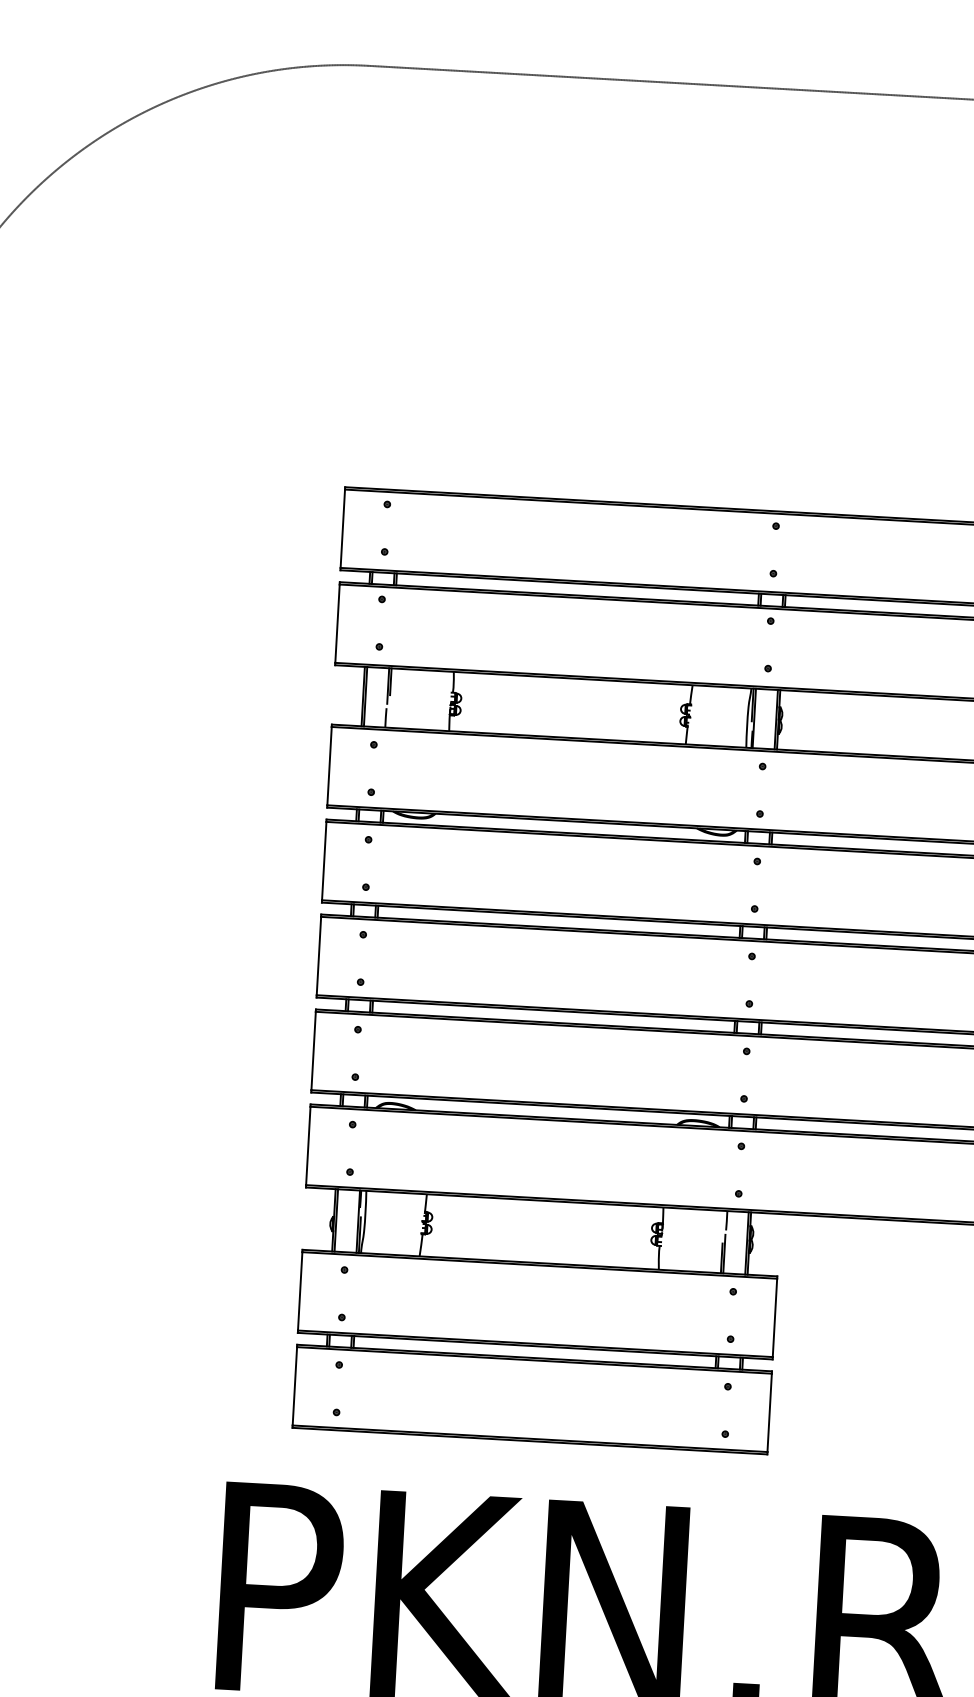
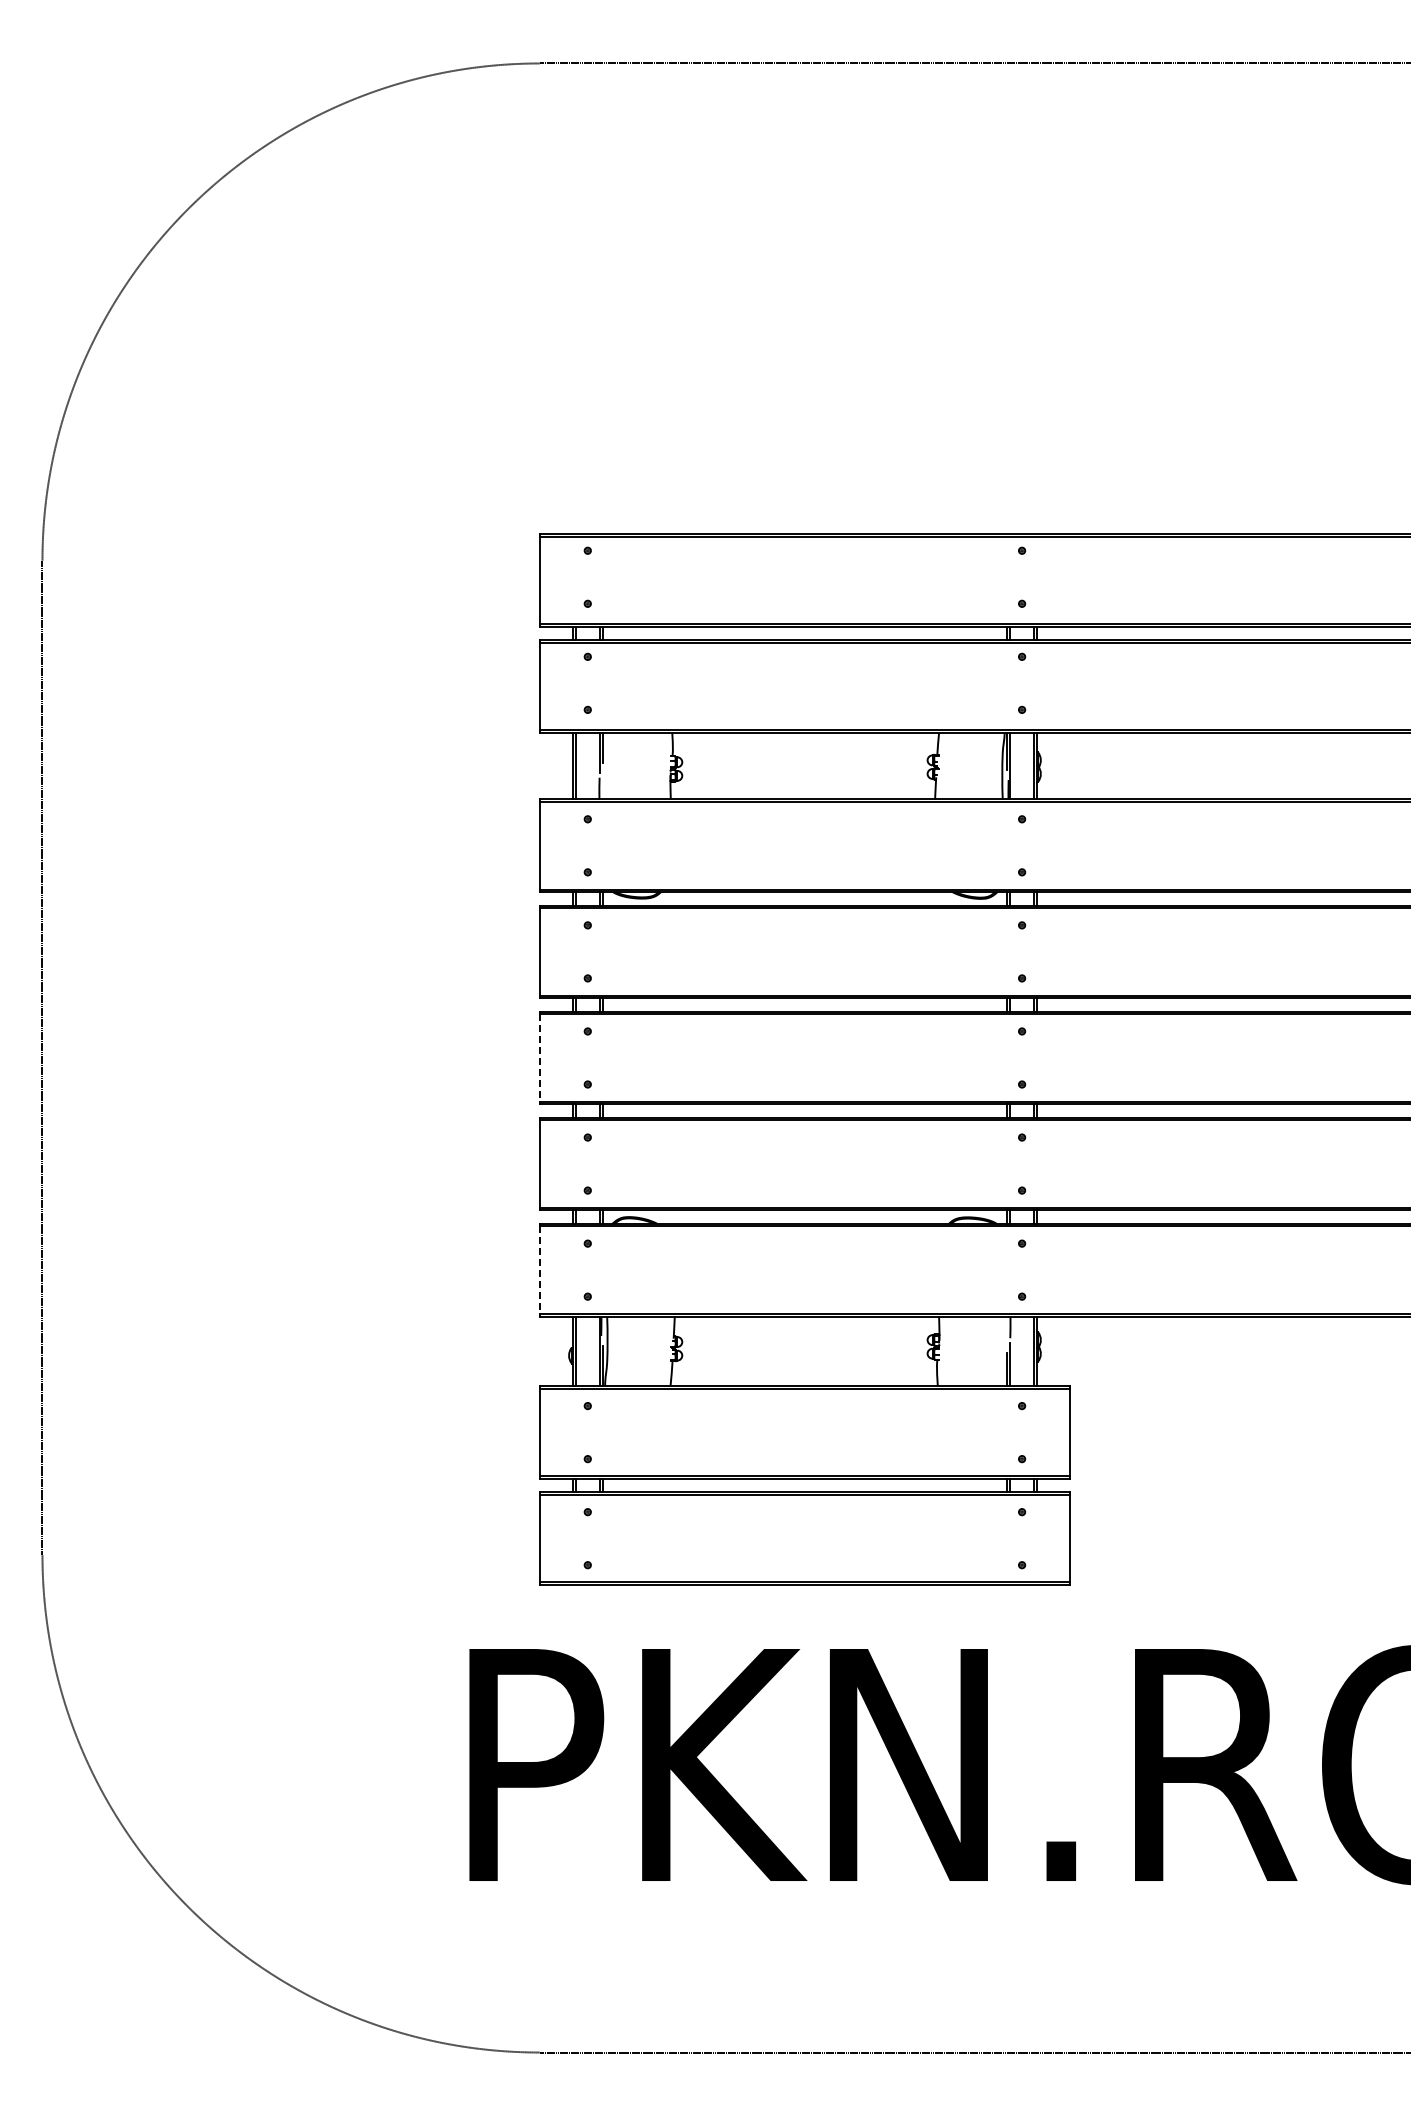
line: (318, 956) -> (539, 1058), solid -> dashed
line: (308, 1146) -> (539, 1270), solid -> dashed

